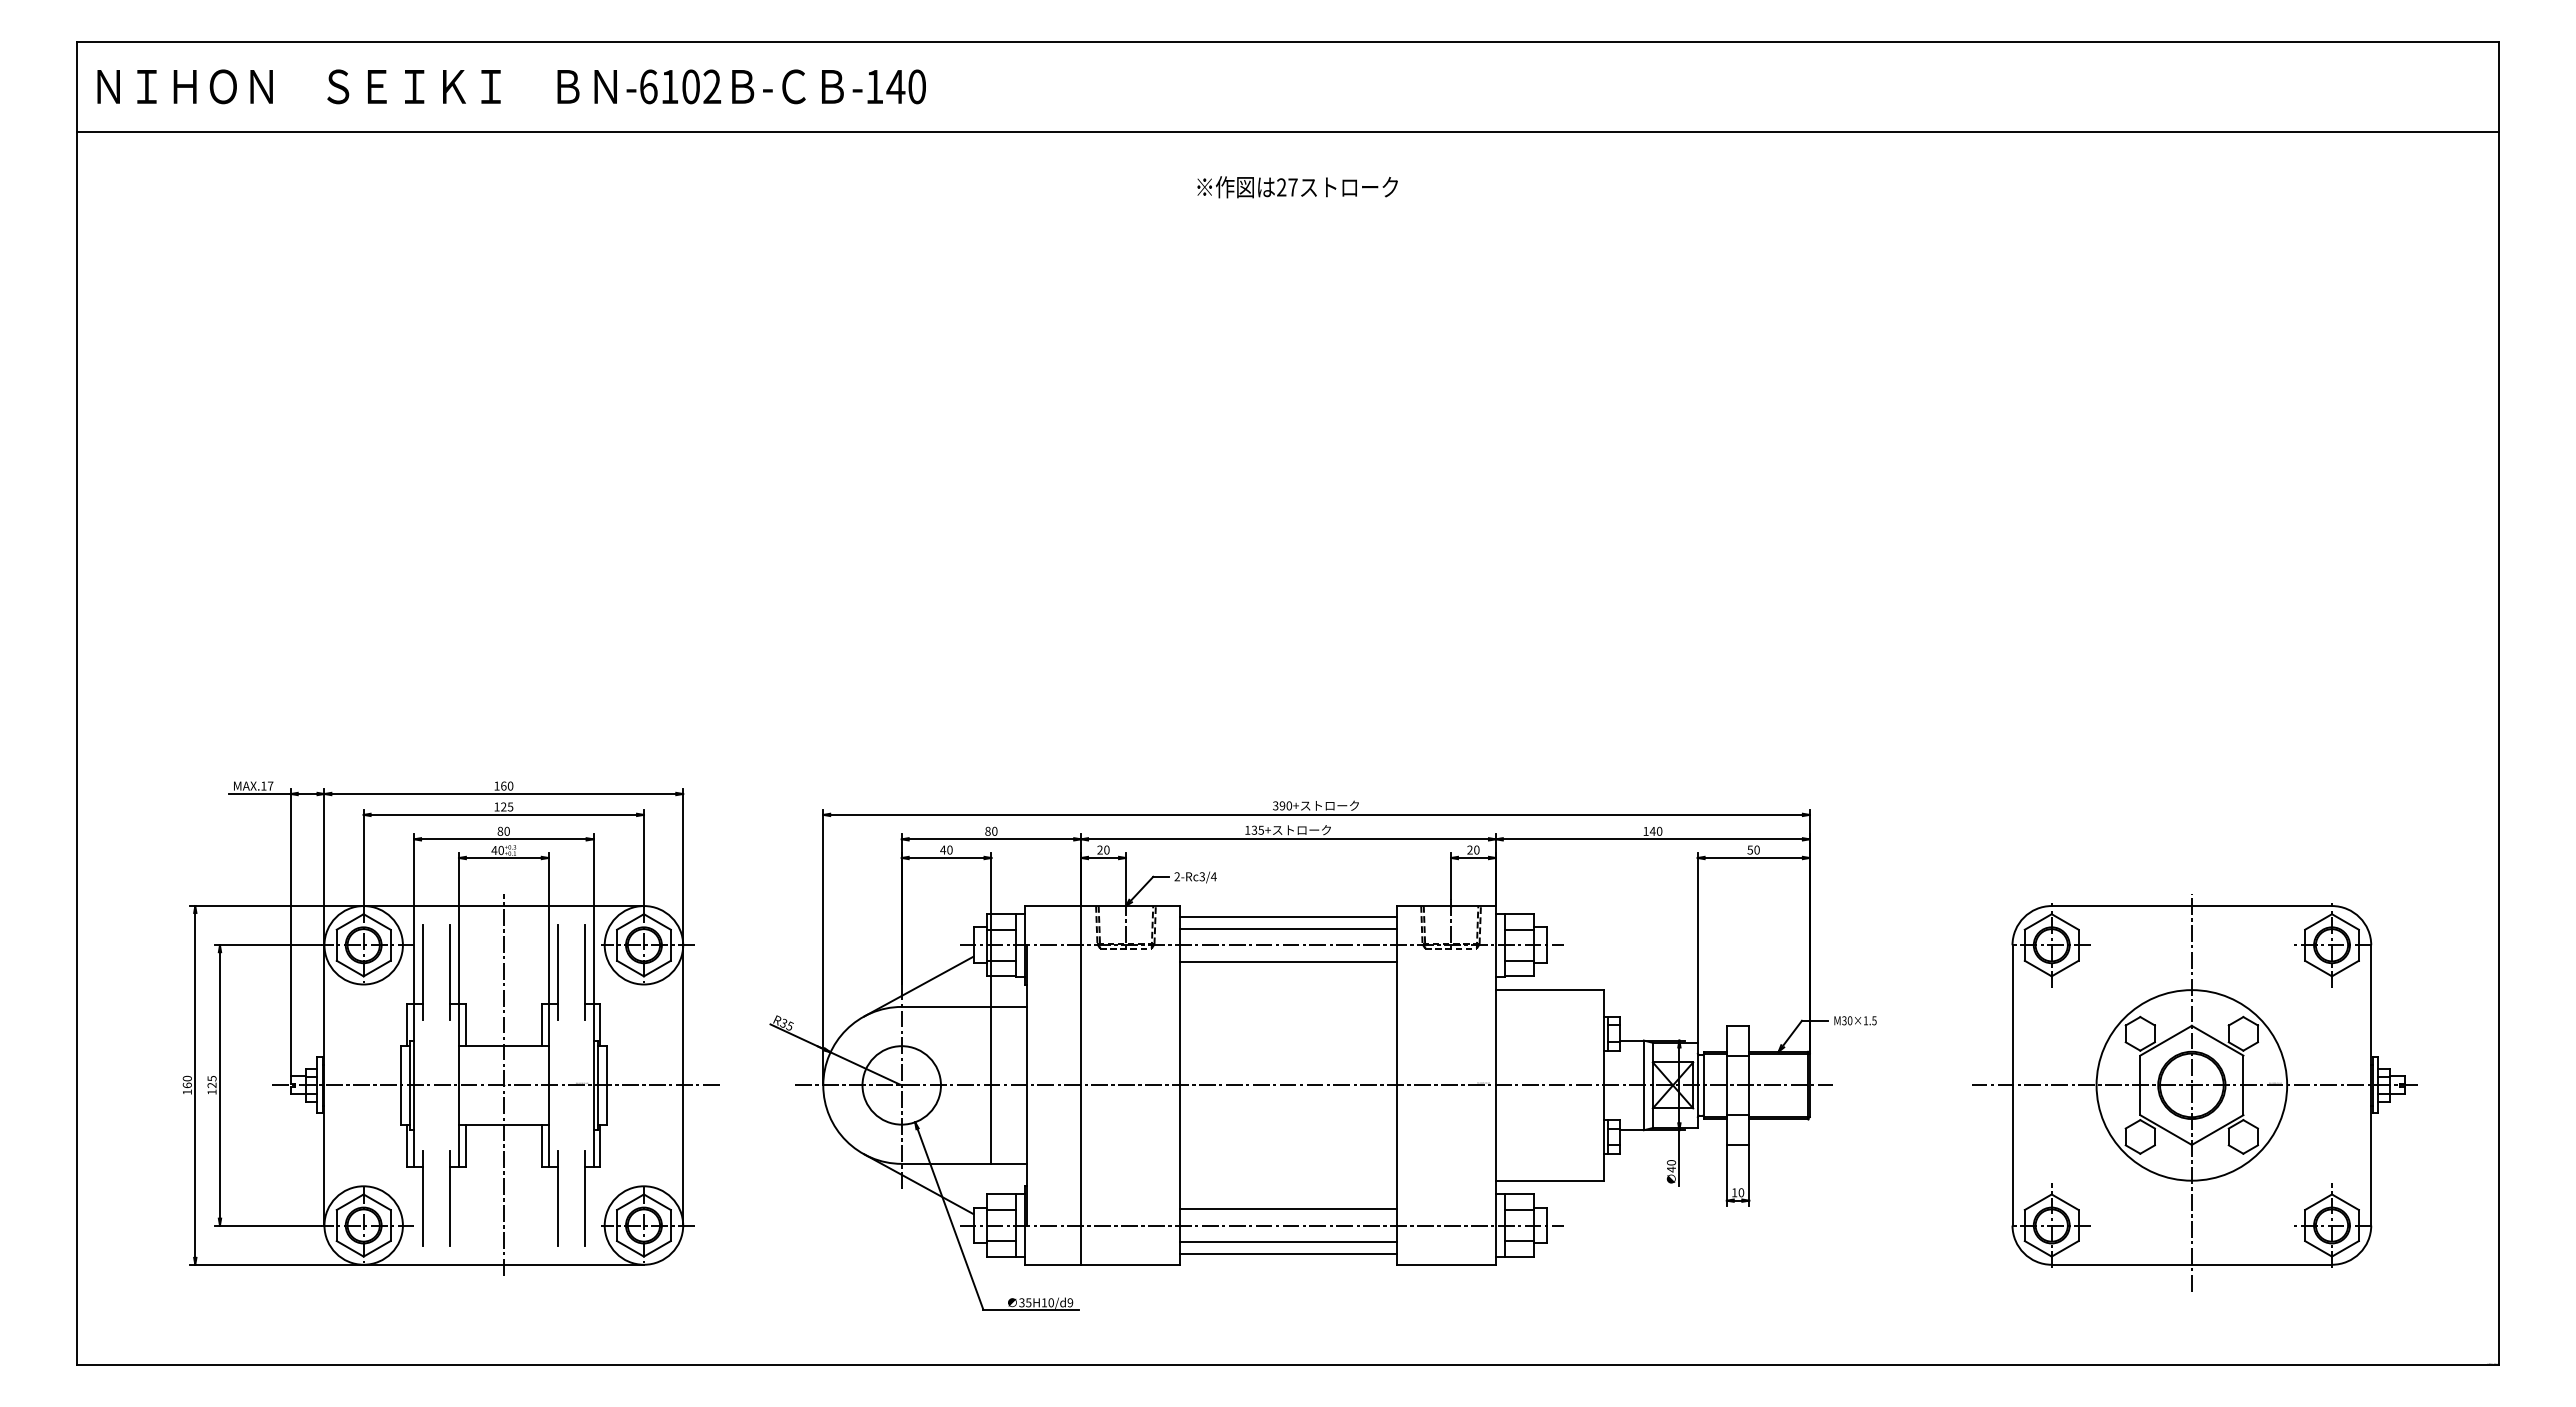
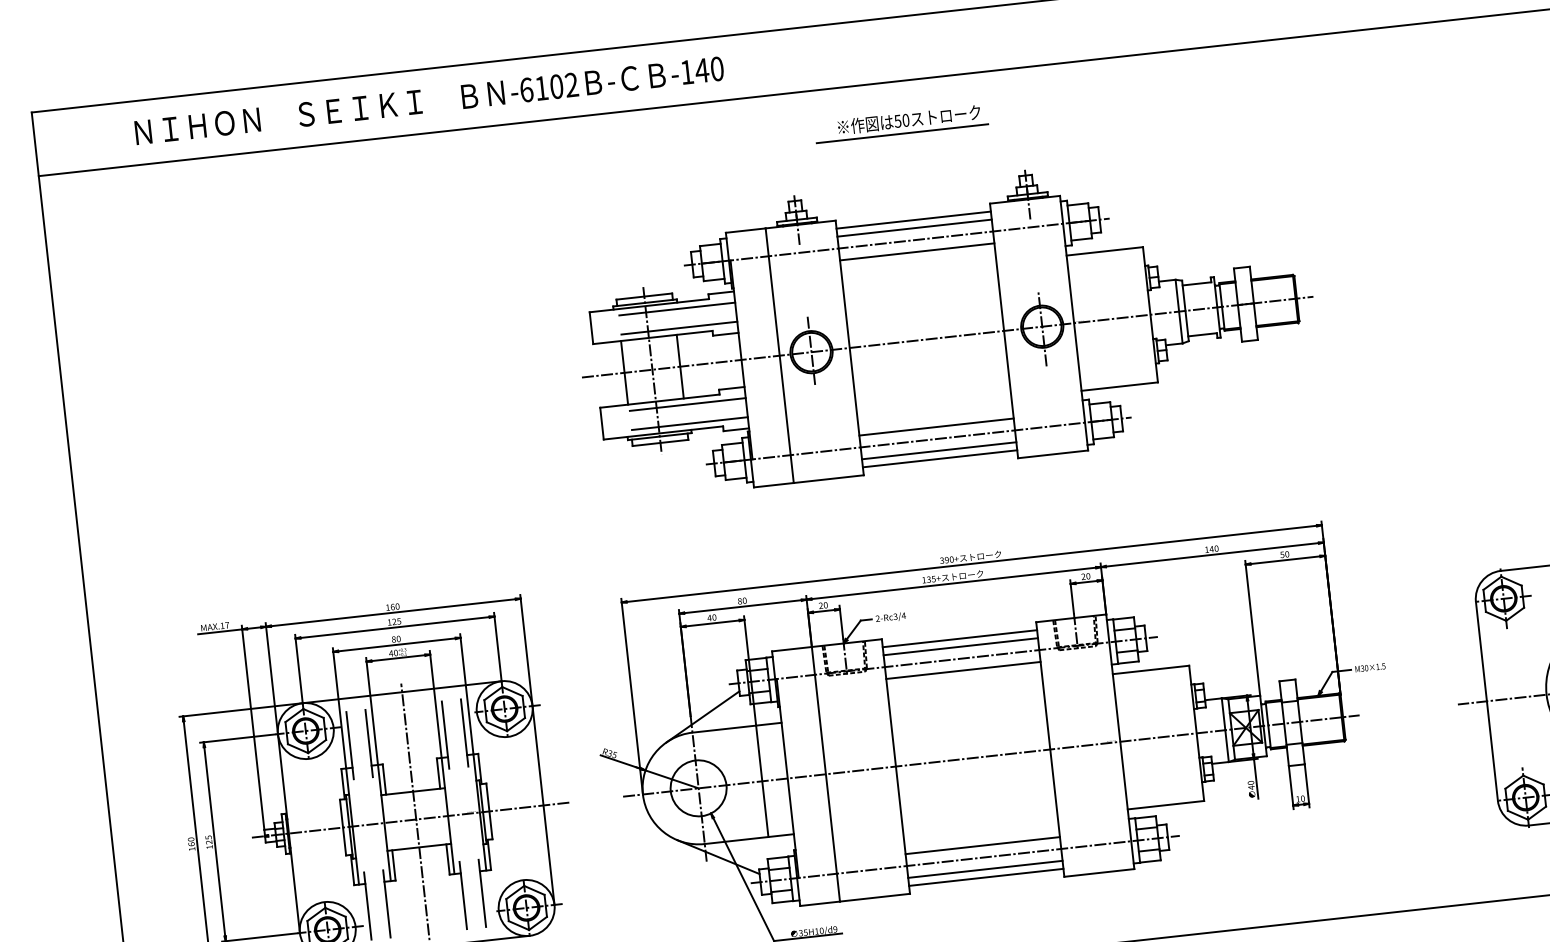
text: (511, 86) -> (429, 100), moved
text: (1286, 187) -> (901, 120), 27 -> 50
line: (1285, 205) -> (902, 133), added
part: (1317, 474) -> (945, 322), added

